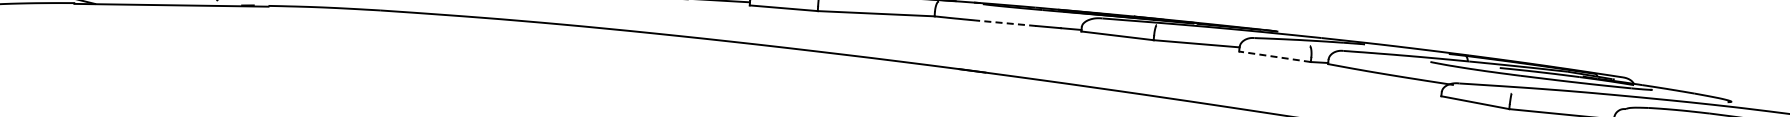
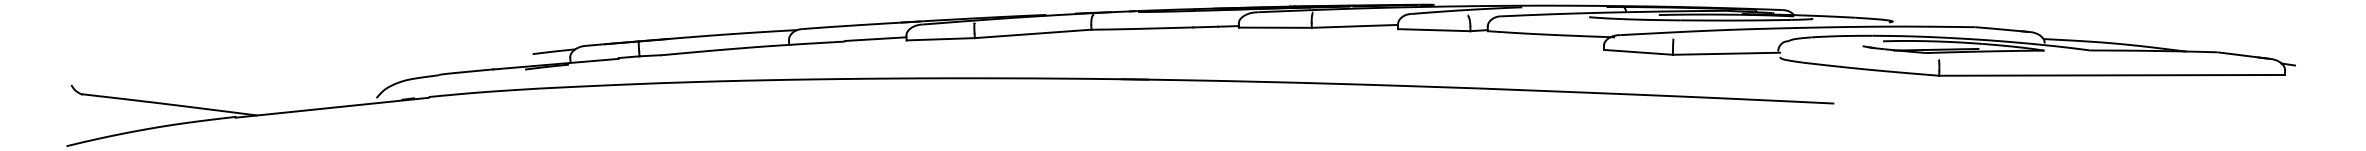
line: (1005, 23) -> (1162, 28), dashed -> solid
line: (1274, 57) -> (1433, 30), dashed -> solid

